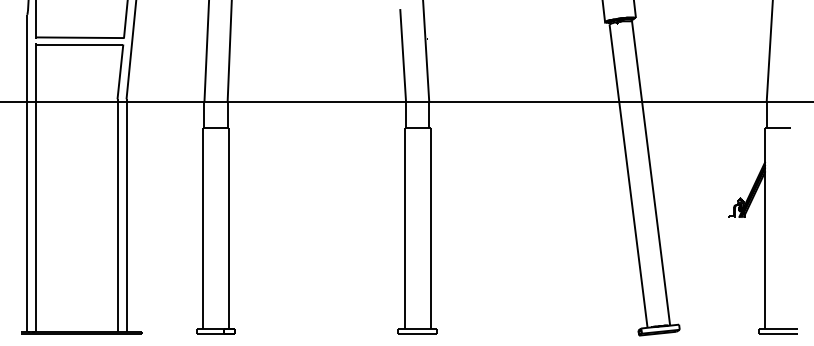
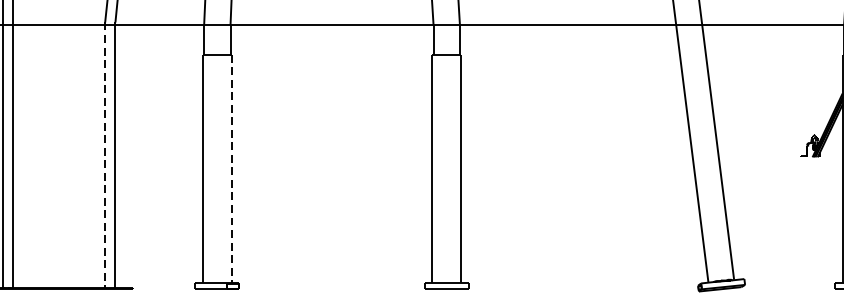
line: (117, 215) -> (105, 154), solid -> dashed
line: (228, 228) -> (231, 169), solid -> dashed

